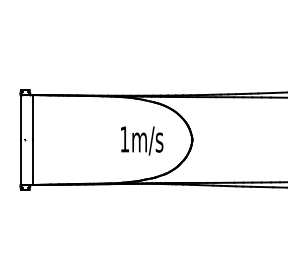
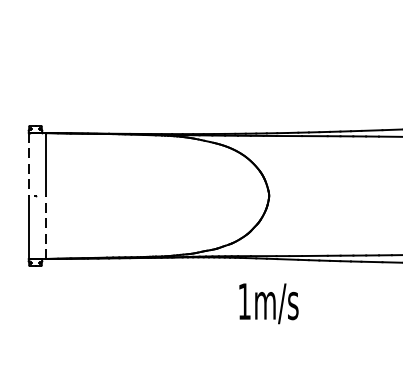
line: (20, 118) -> (28, 165), solid -> dashed
text: (142, 140) -> (269, 303), moved
line: (32, 161) -> (45, 226), solid -> dashed

